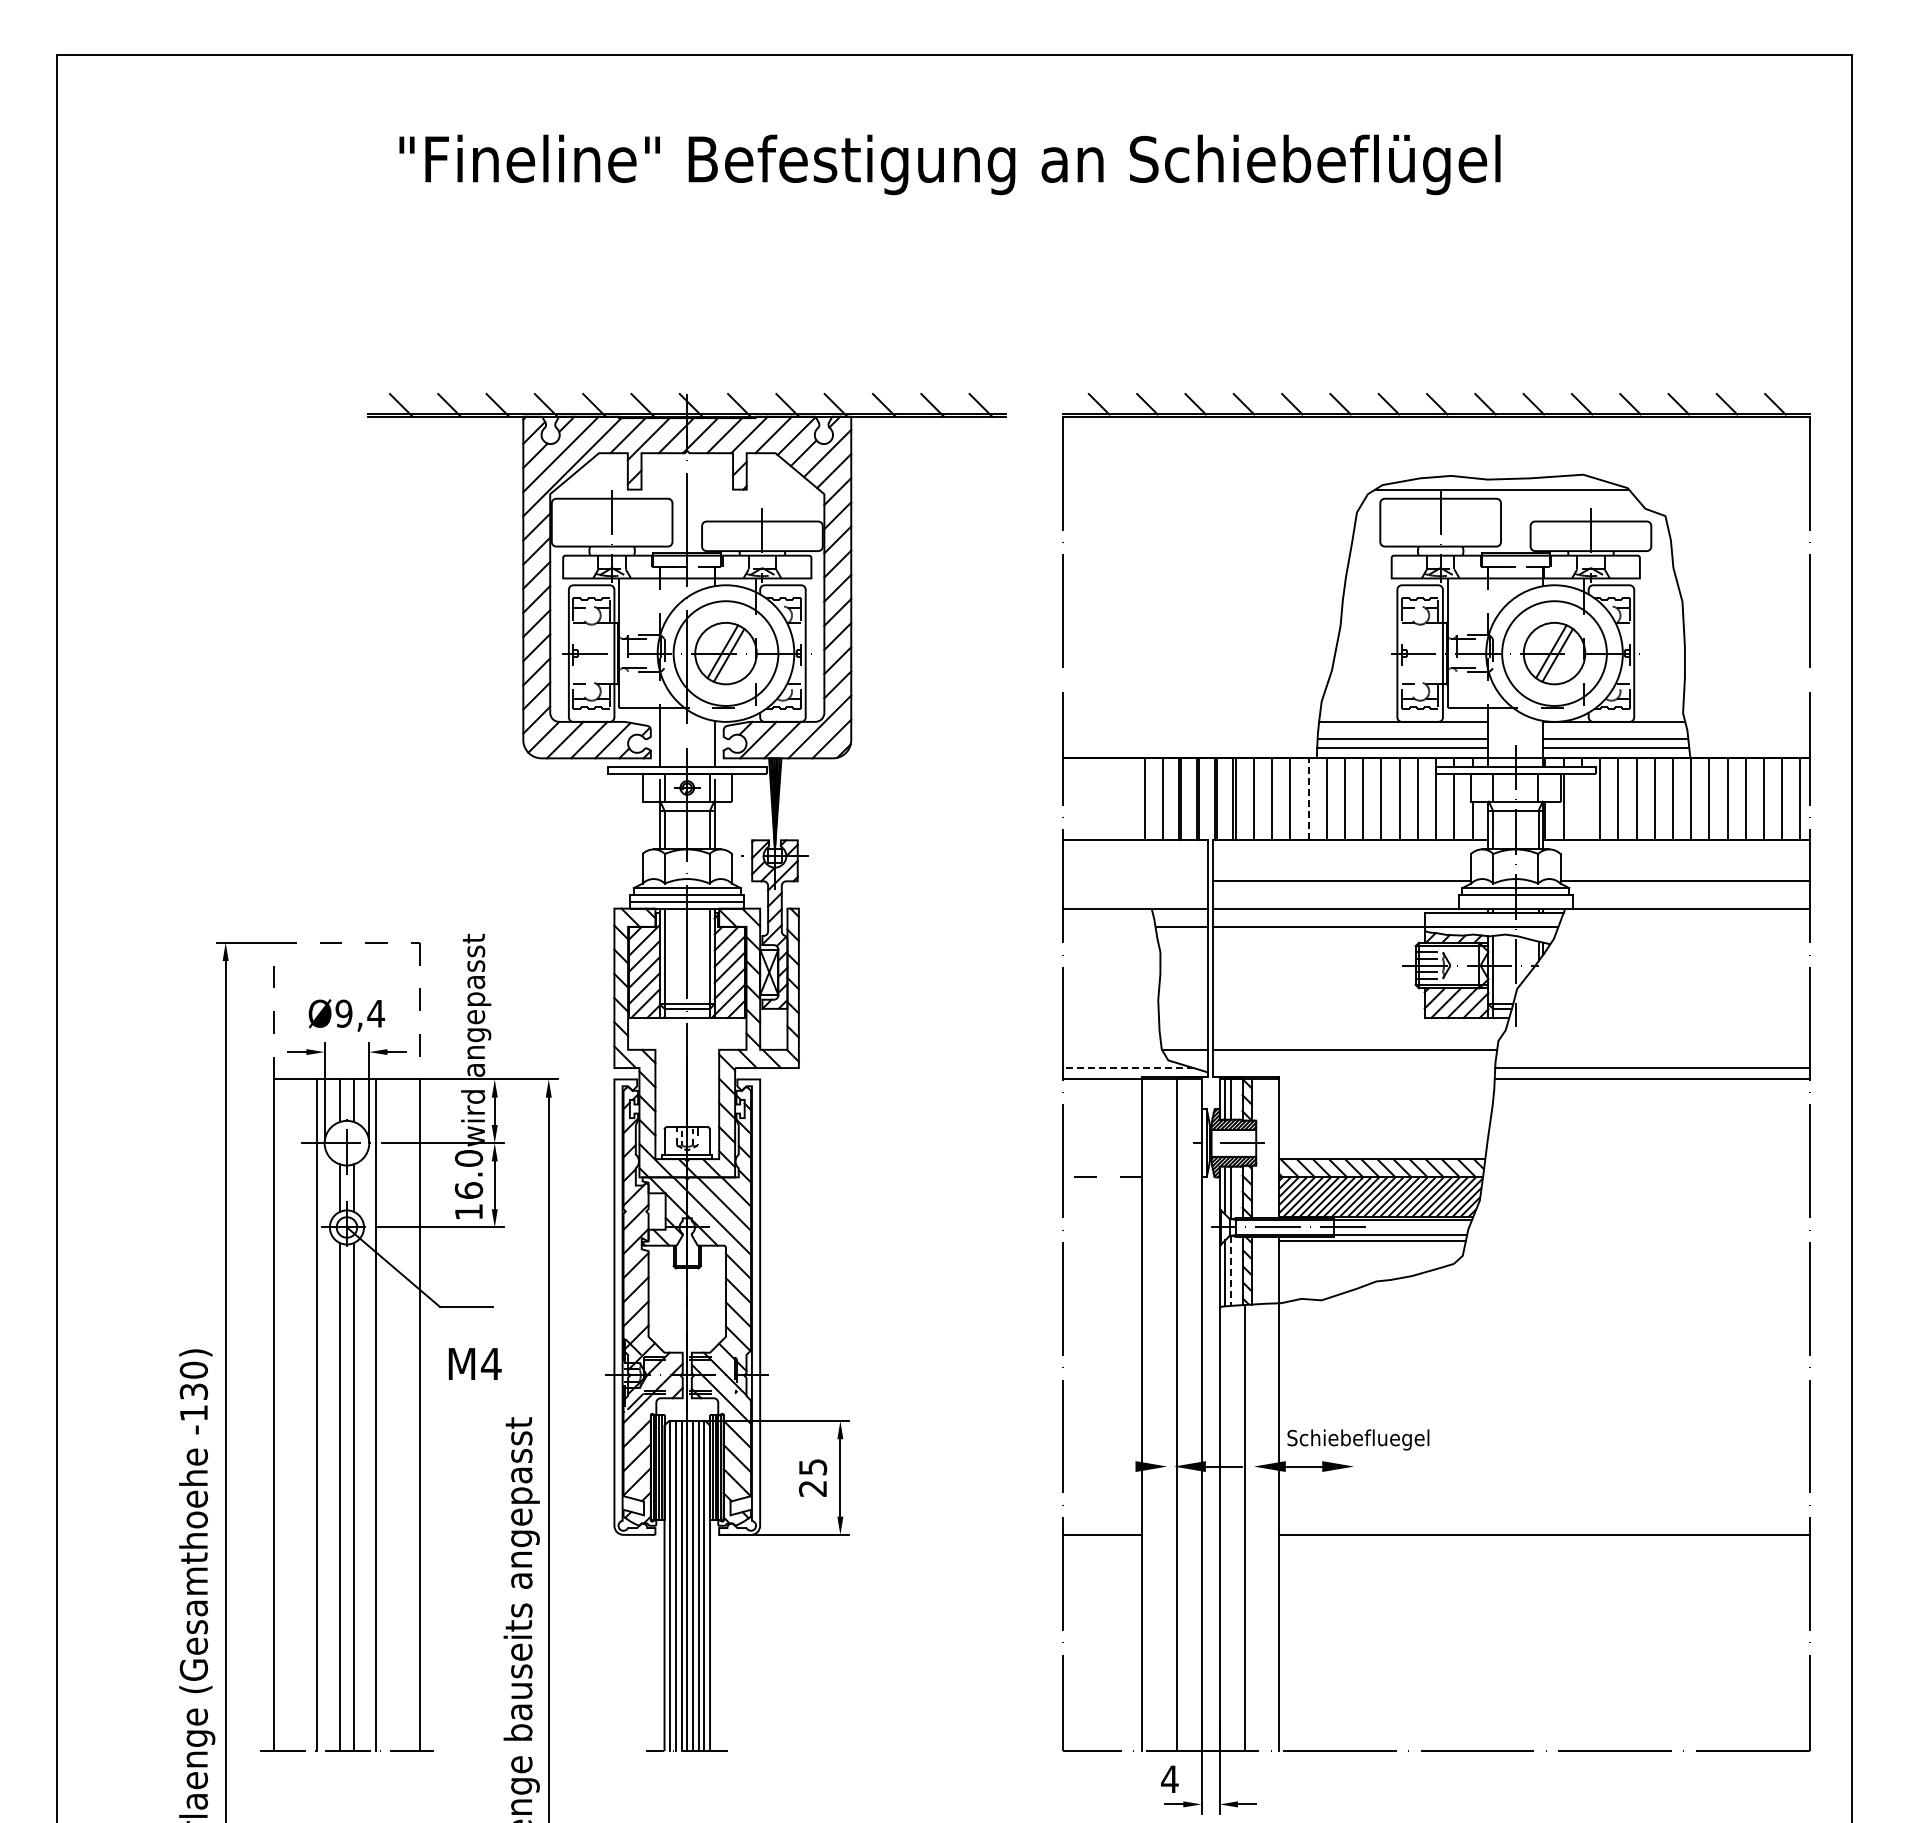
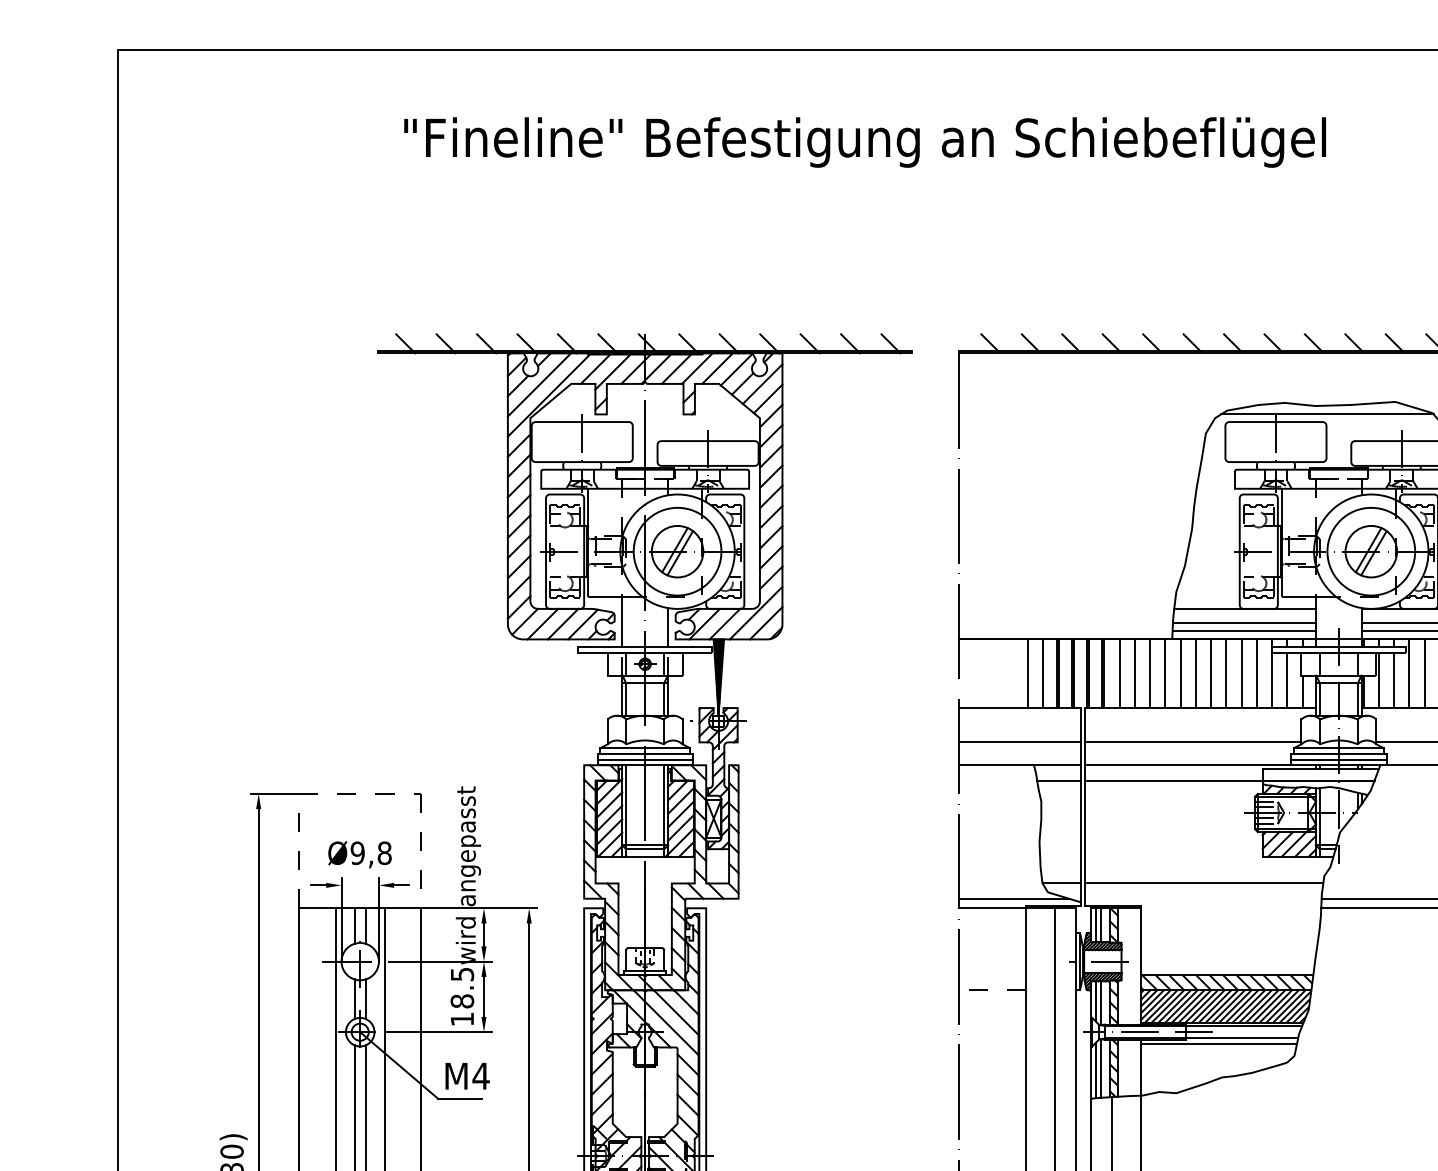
line: (1308, 799) -> (1165, 673), dashed -> solid
line: (1581, 807) -> (1393, 680), added
line: (1135, 881) -> (1020, 742), added
line: (1515, 901) -> (1338, 759), added
text: (376, 1013) -> (384, 853), Ø9,4 -> Ø9,8
line: (1127, 1068) -> (1013, 899), dashed -> solid
text: (468, 1174) -> (461, 987), 16.0 -> 18.5
line: (1231, 1271) -> (1100, 1069), dashed -> solid
text: (474, 1363) -> (467, 1075), moved

